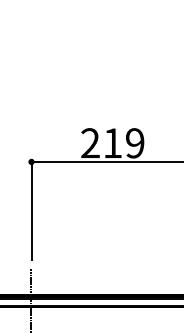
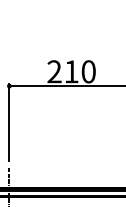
text: (135, 143) -> (88, 71), 219 -> 210

